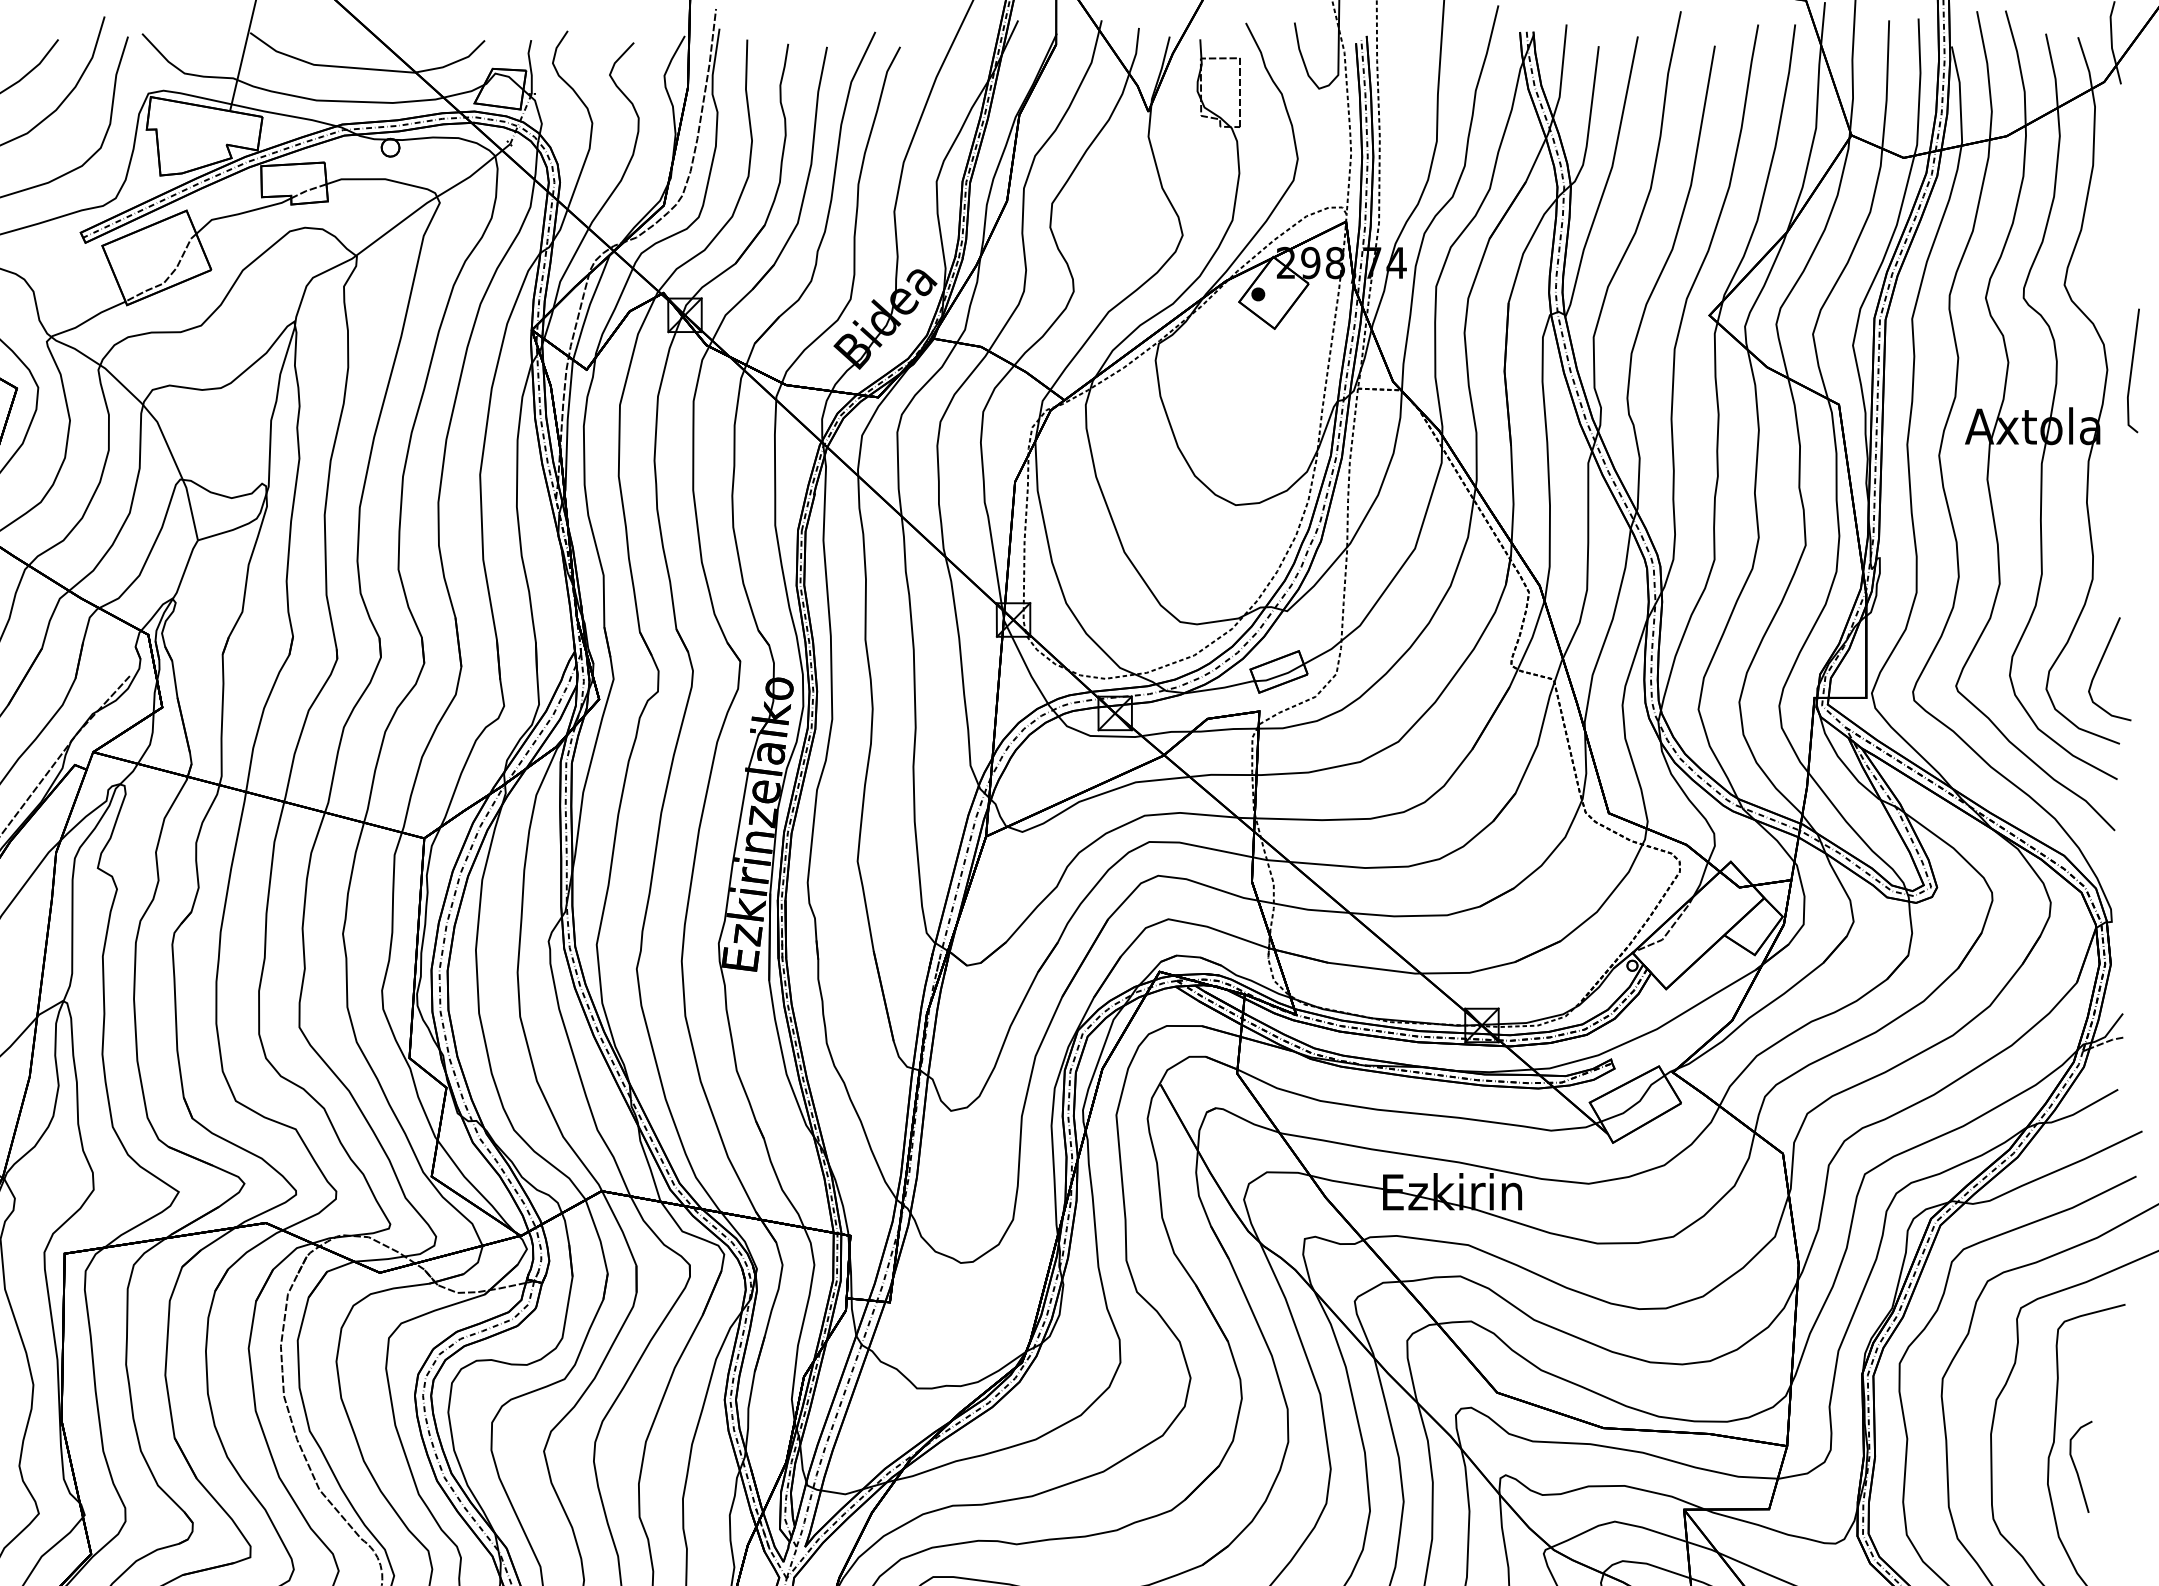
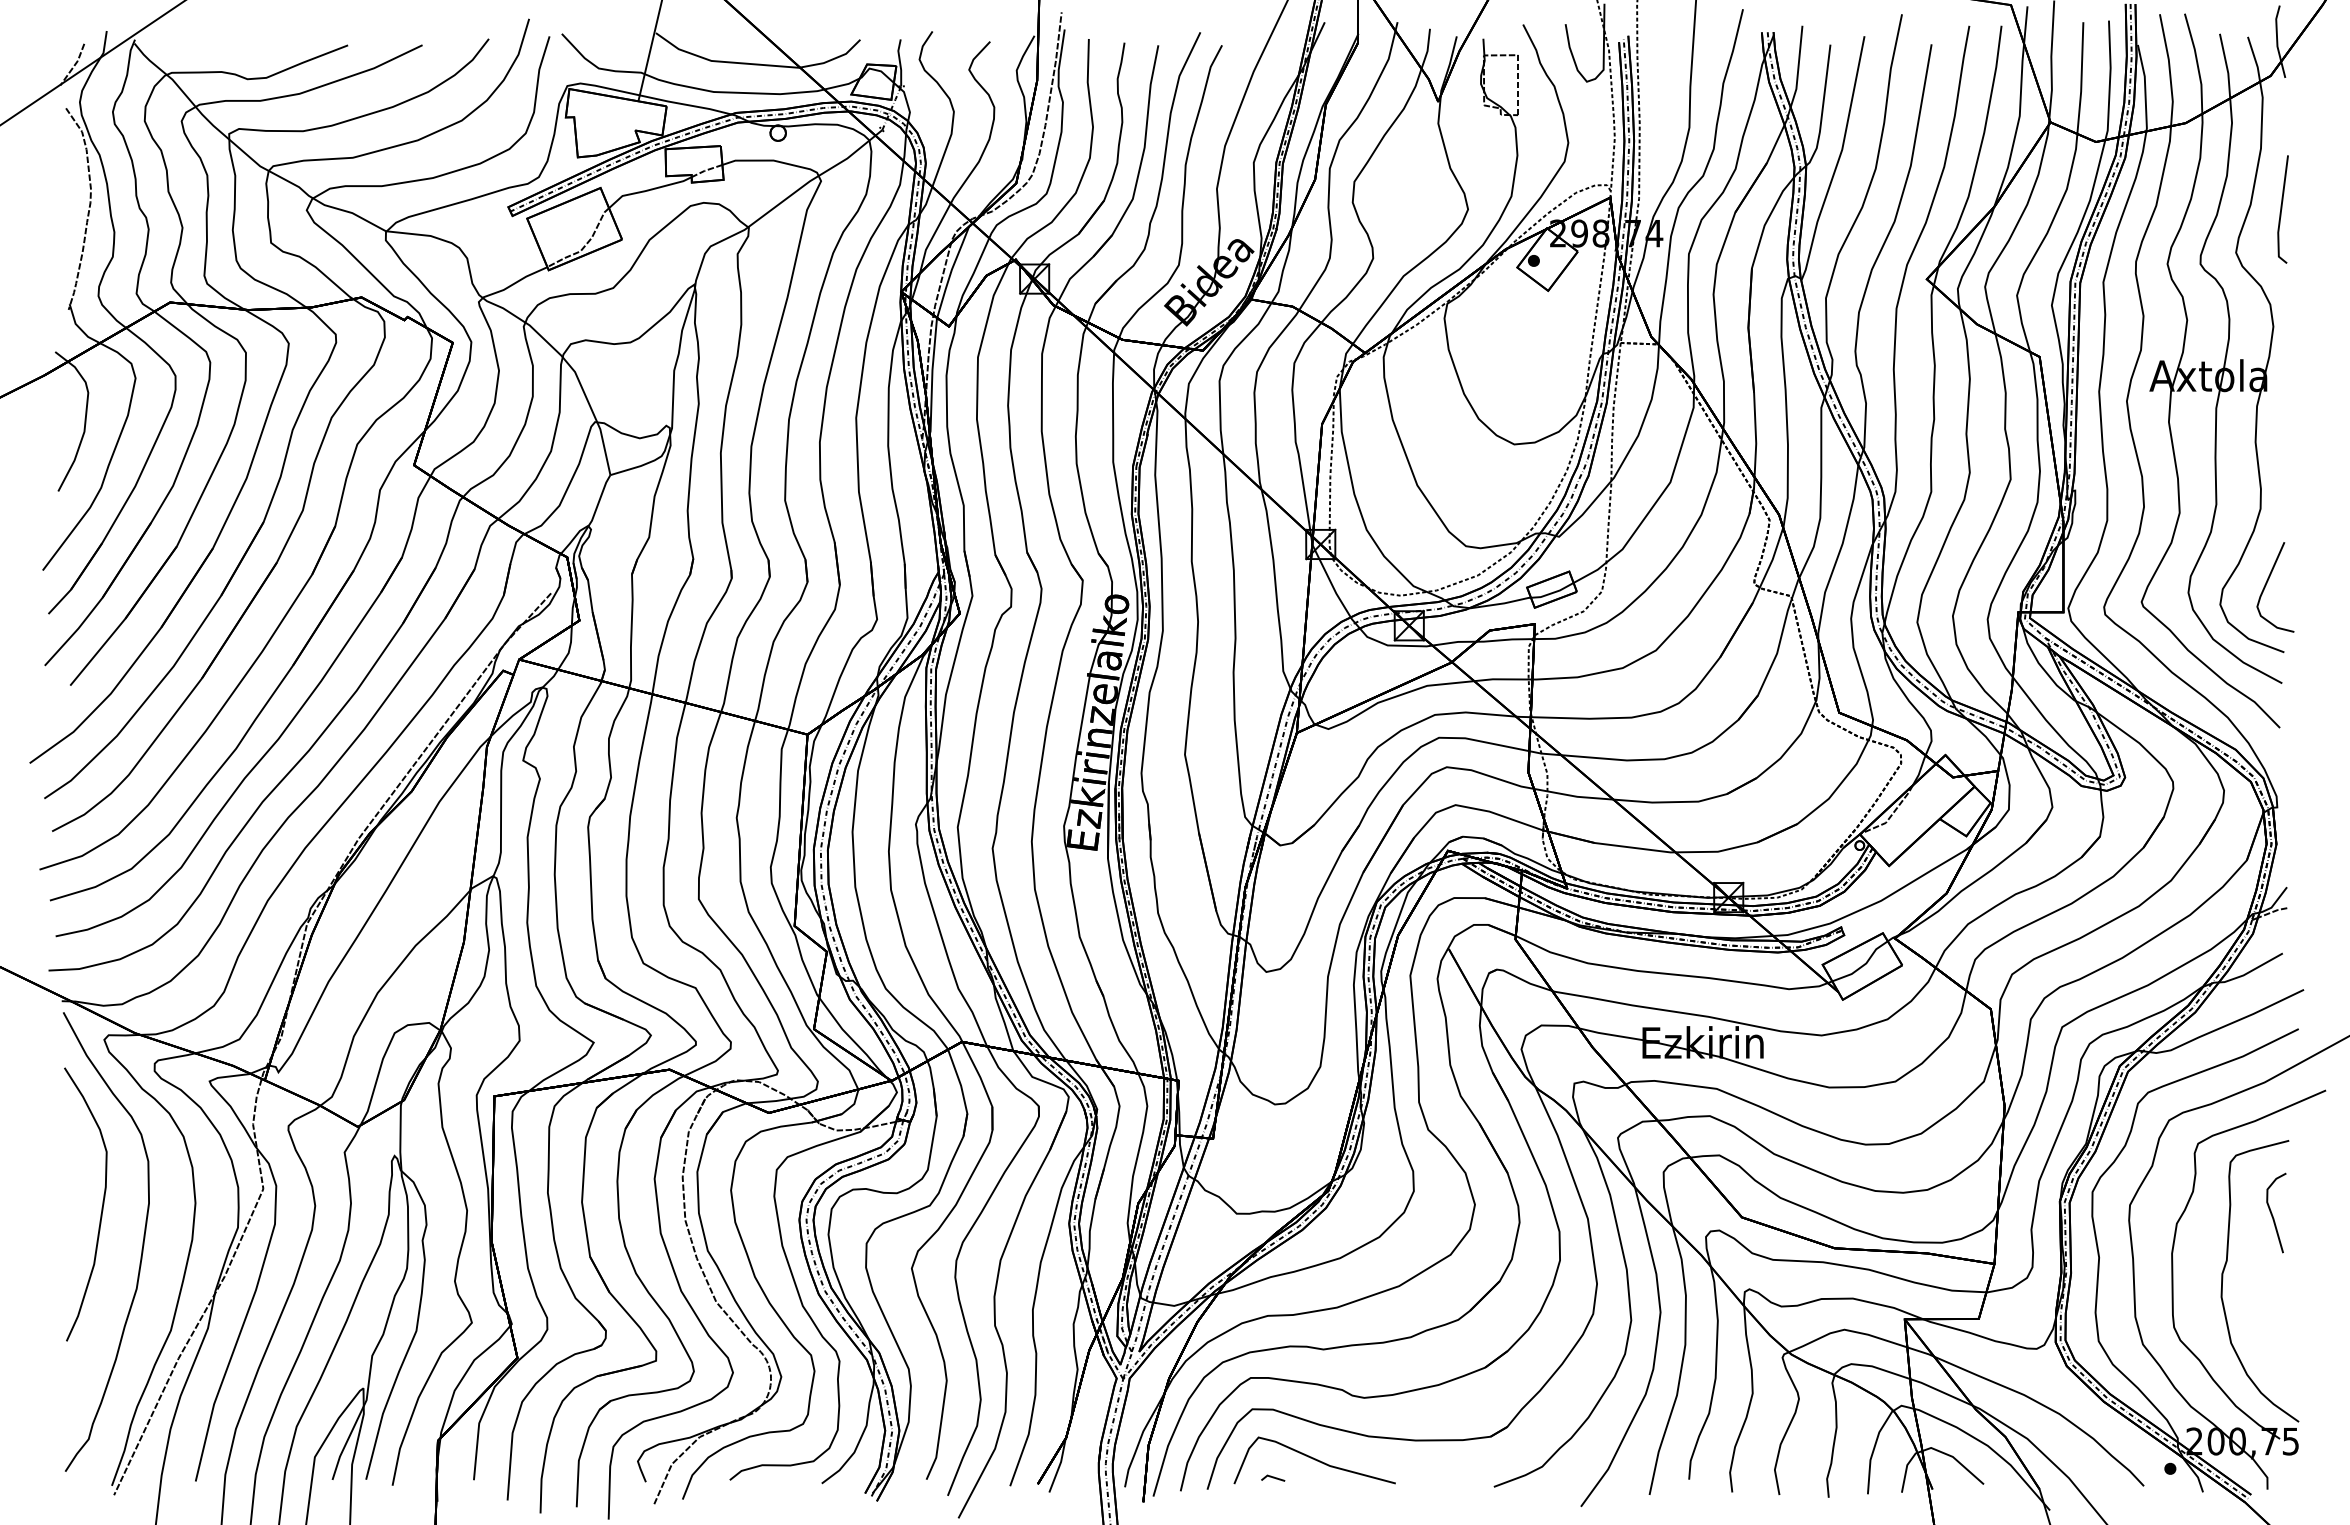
line: (2132, 370) -> (2282, 209), moved
curve: (2076, 1467) -> (2272, 1213), moved

